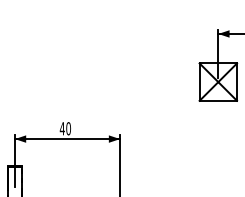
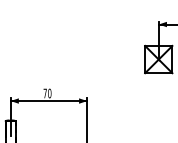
text: (61, 128) -> (44, 93), 40 -> 70

